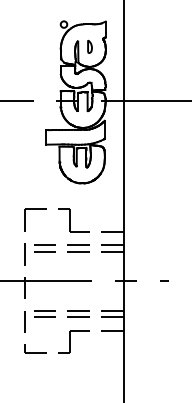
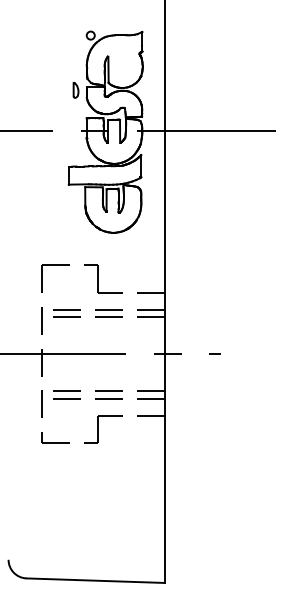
part: (89, 46) -> (75, 89), moved

